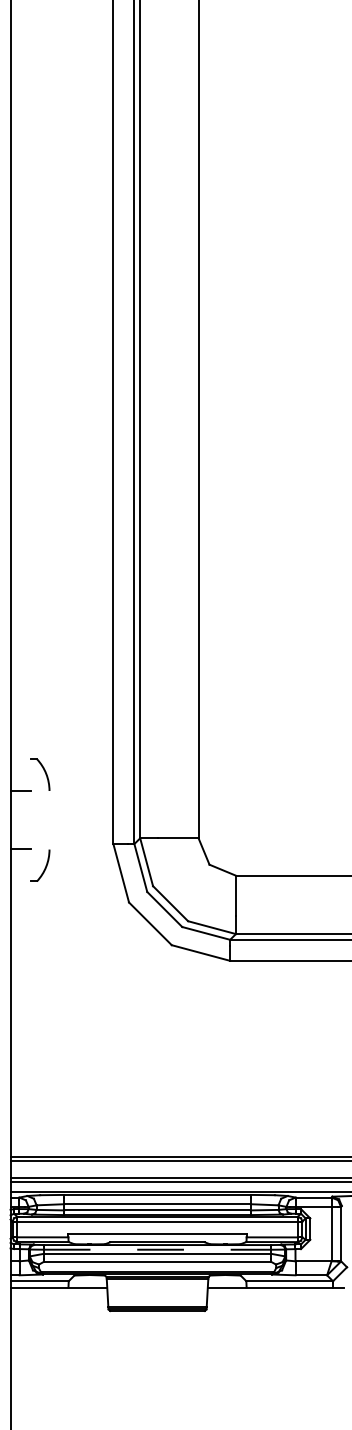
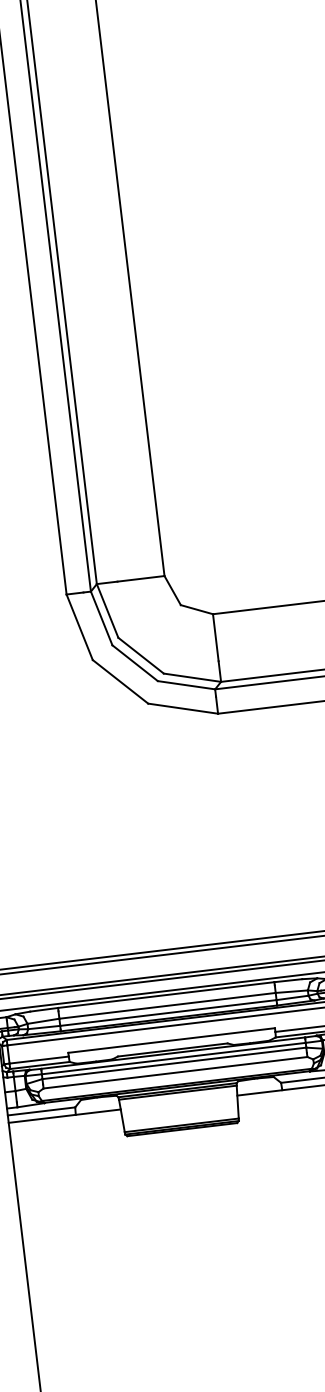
line: (157, 1249) -> (173, 1058), dashed -> solid

